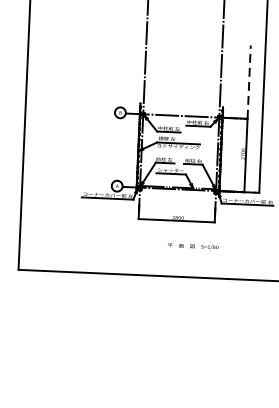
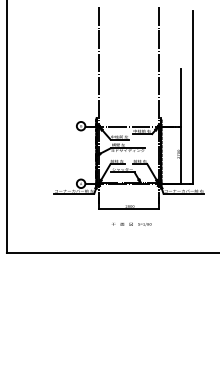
line: (248, 81) -> (180, 97), dashed -> solid
text: (192, 245) -> (131, 223), moved

